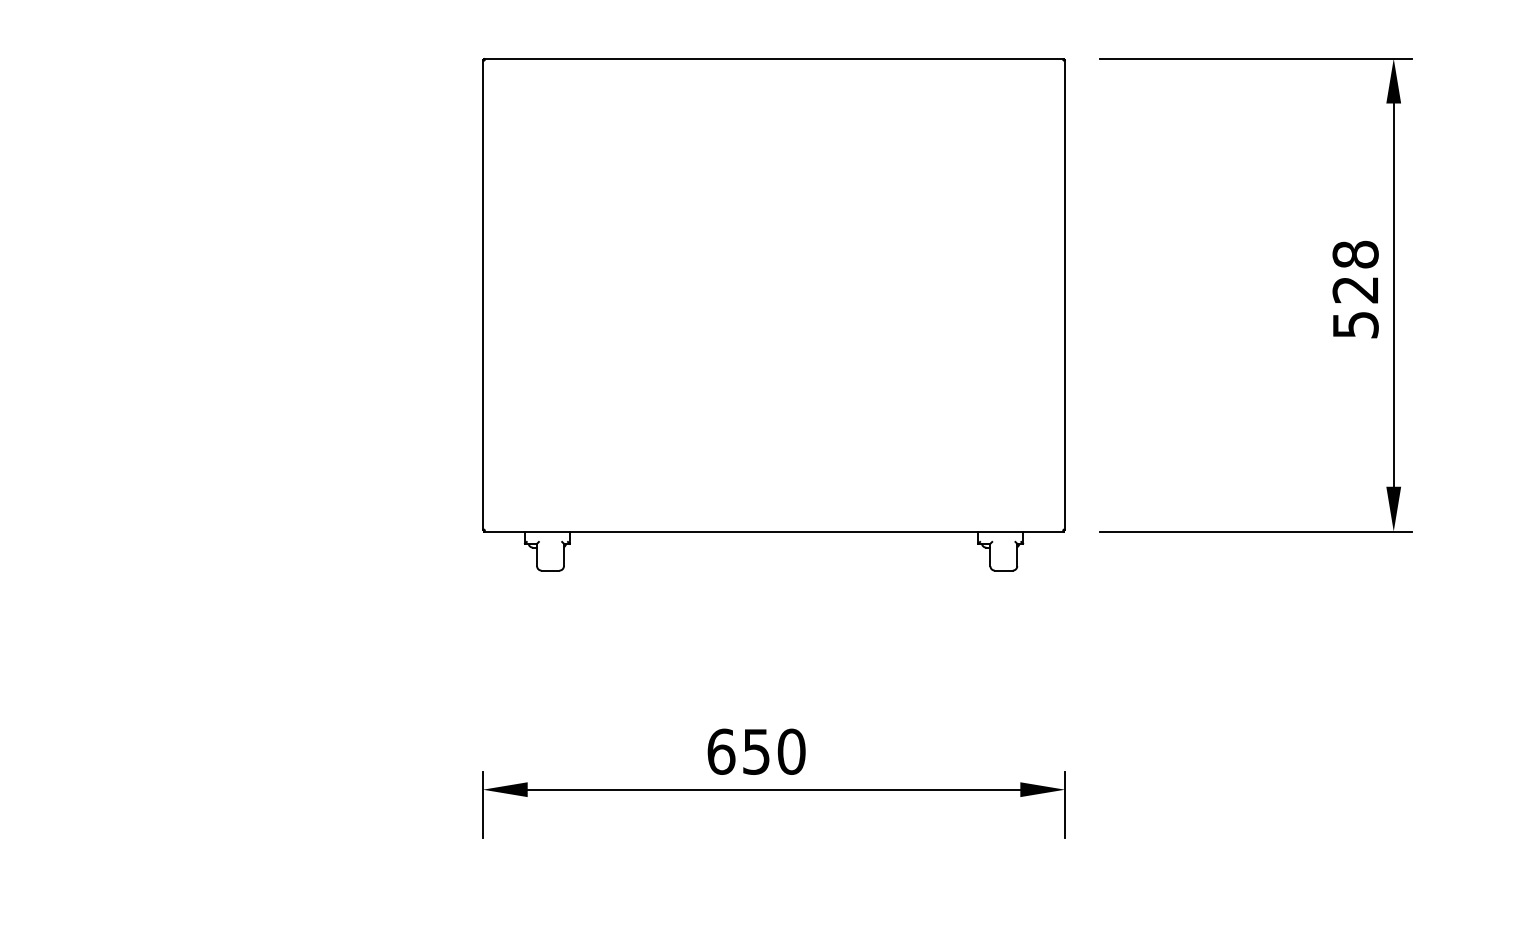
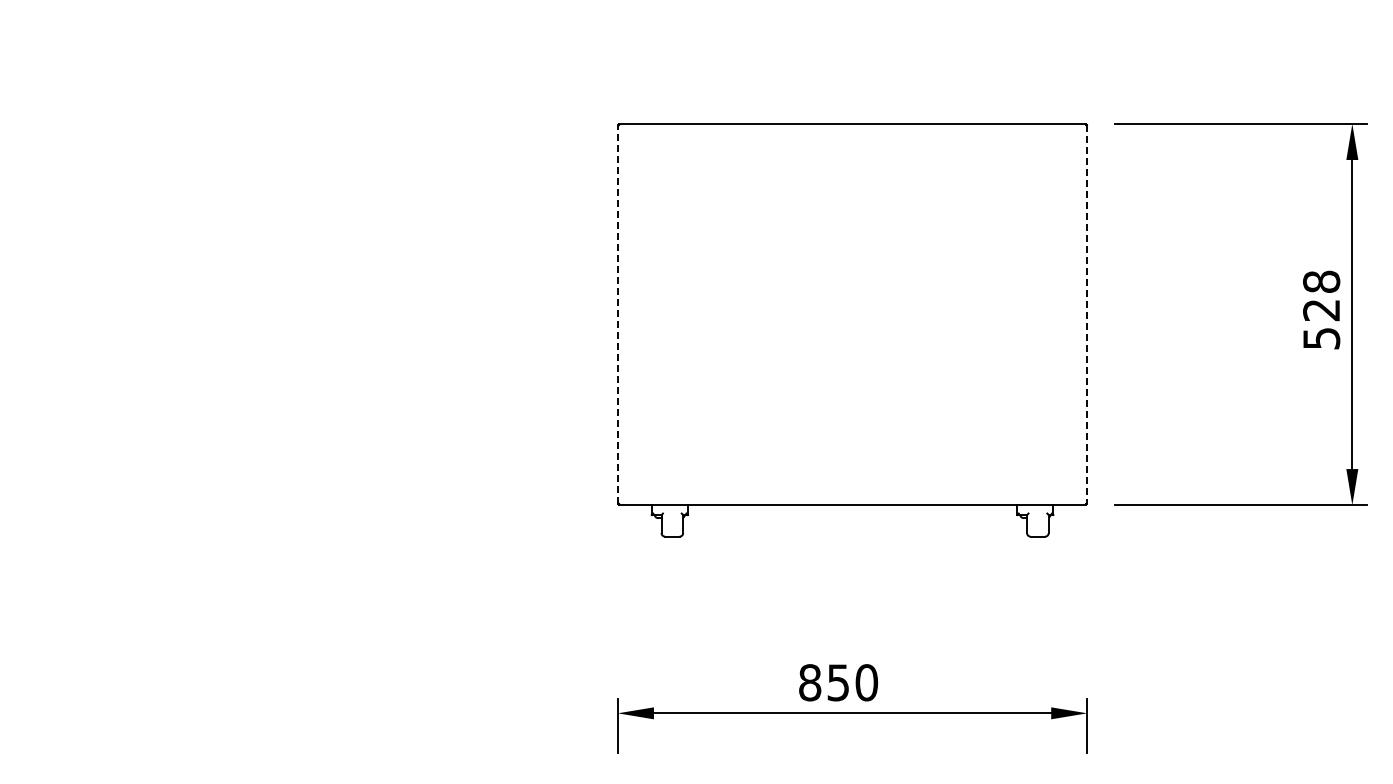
line: (482, 295) -> (617, 314), solid -> dashed
line: (1065, 295) -> (1087, 314), solid -> dashed
text: (721, 751) -> (810, 682), 650 -> 850

